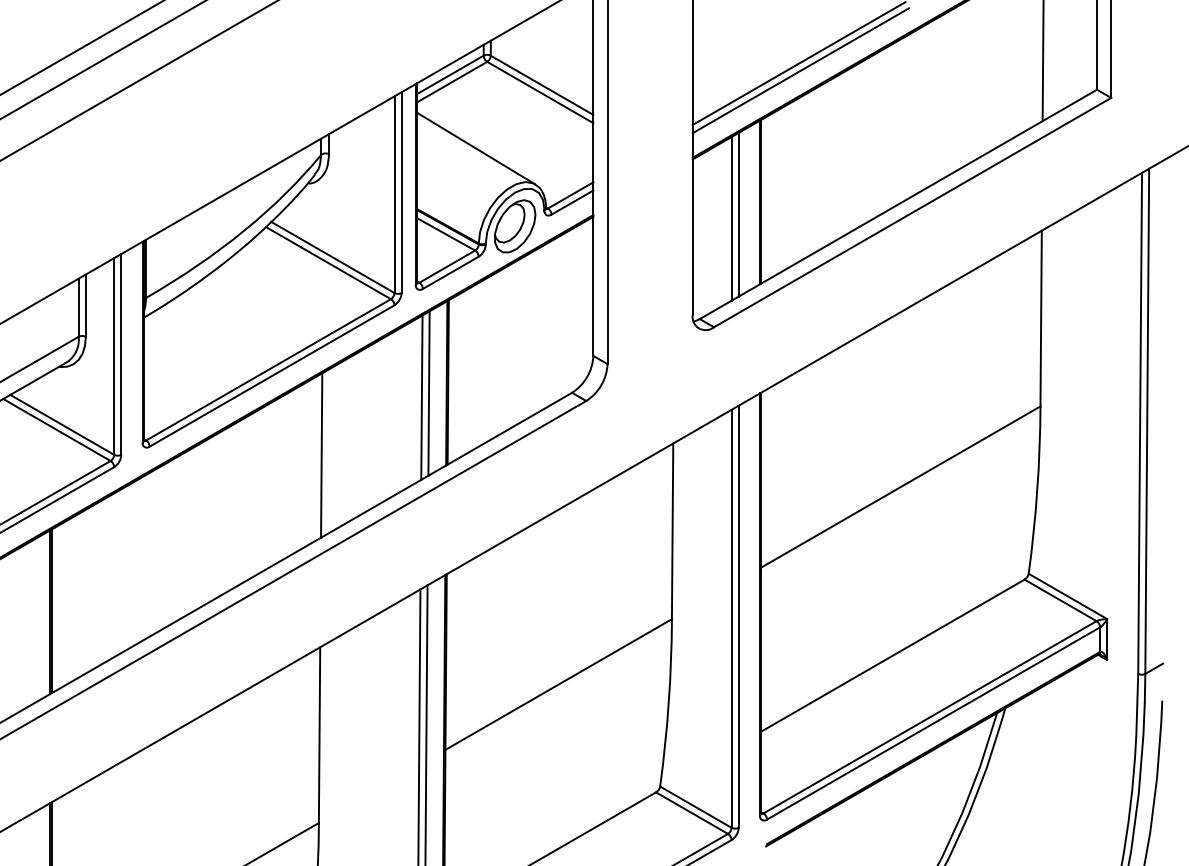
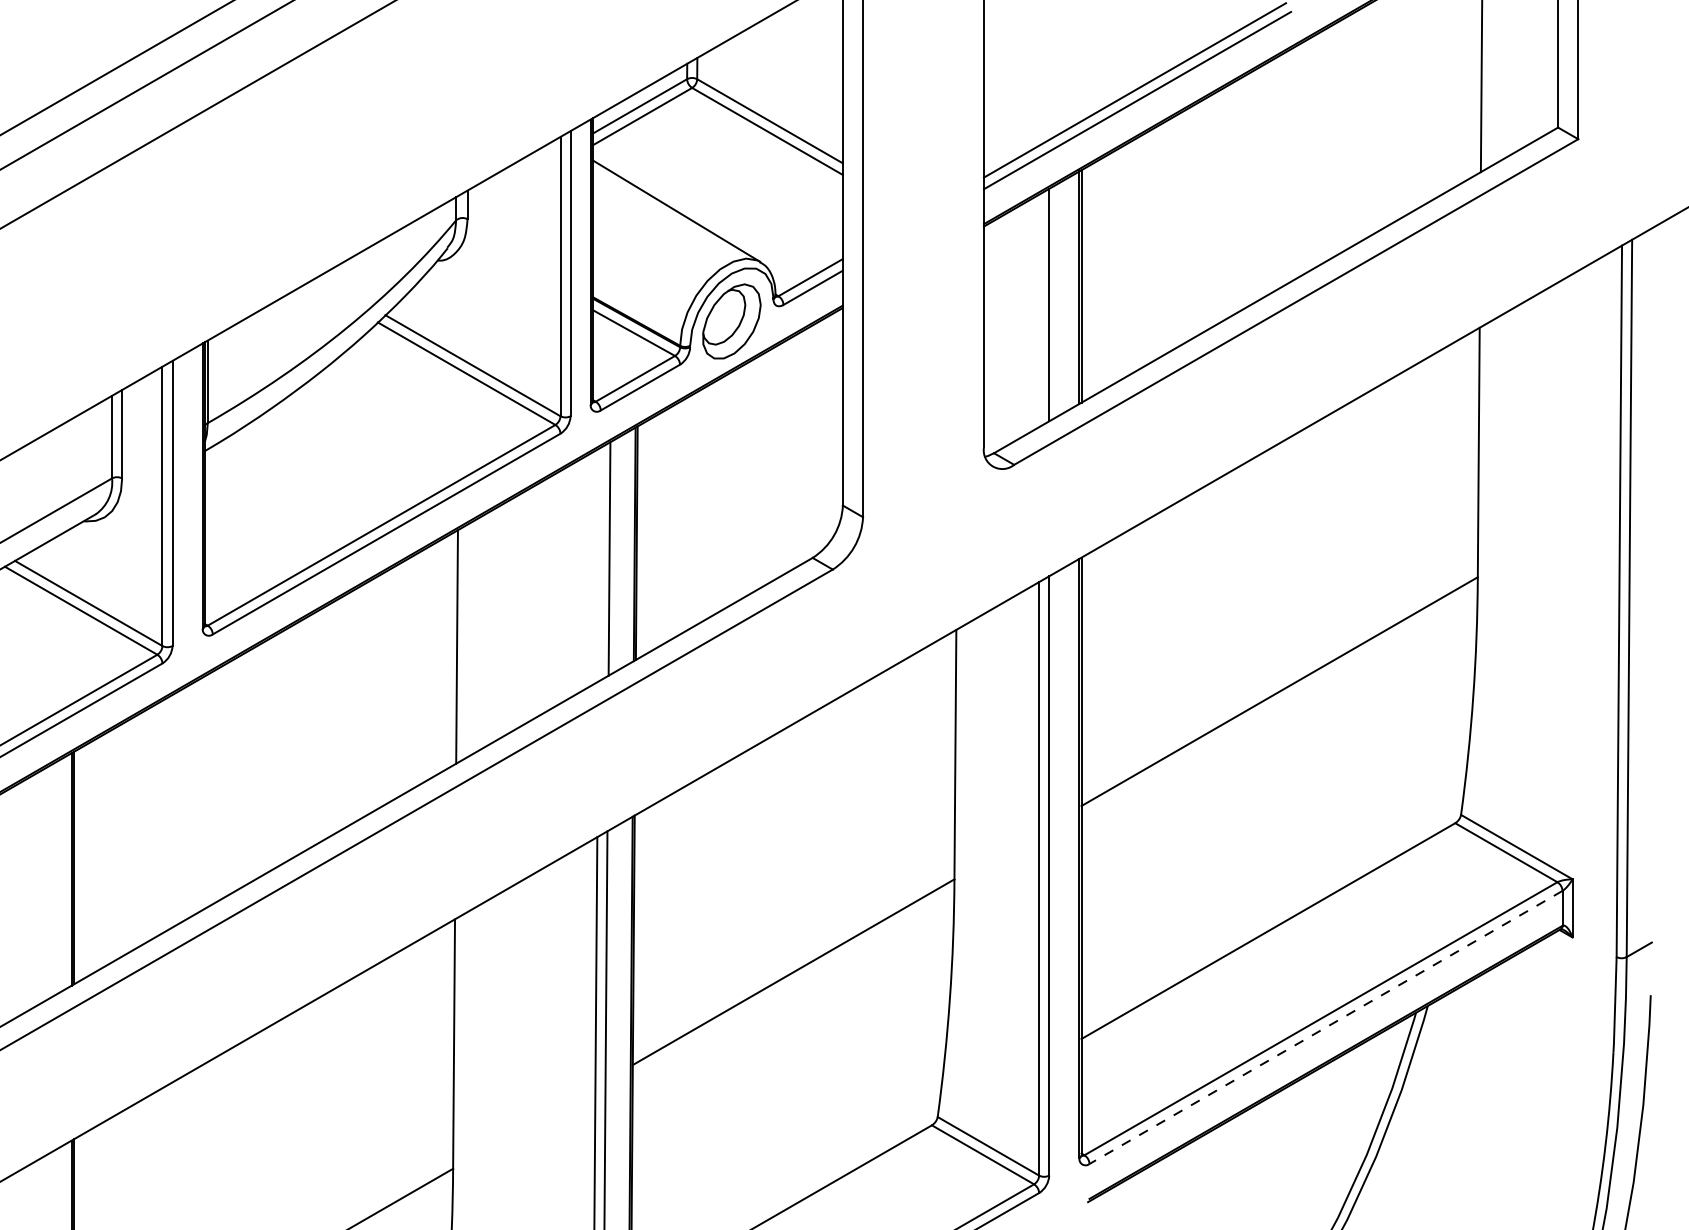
line: (731, 218) -> (1039, 310), removed
line: (421, 397) -> (599, 564), removed
line: (933, 723) -> (1325, 1027), solid -> dashed

